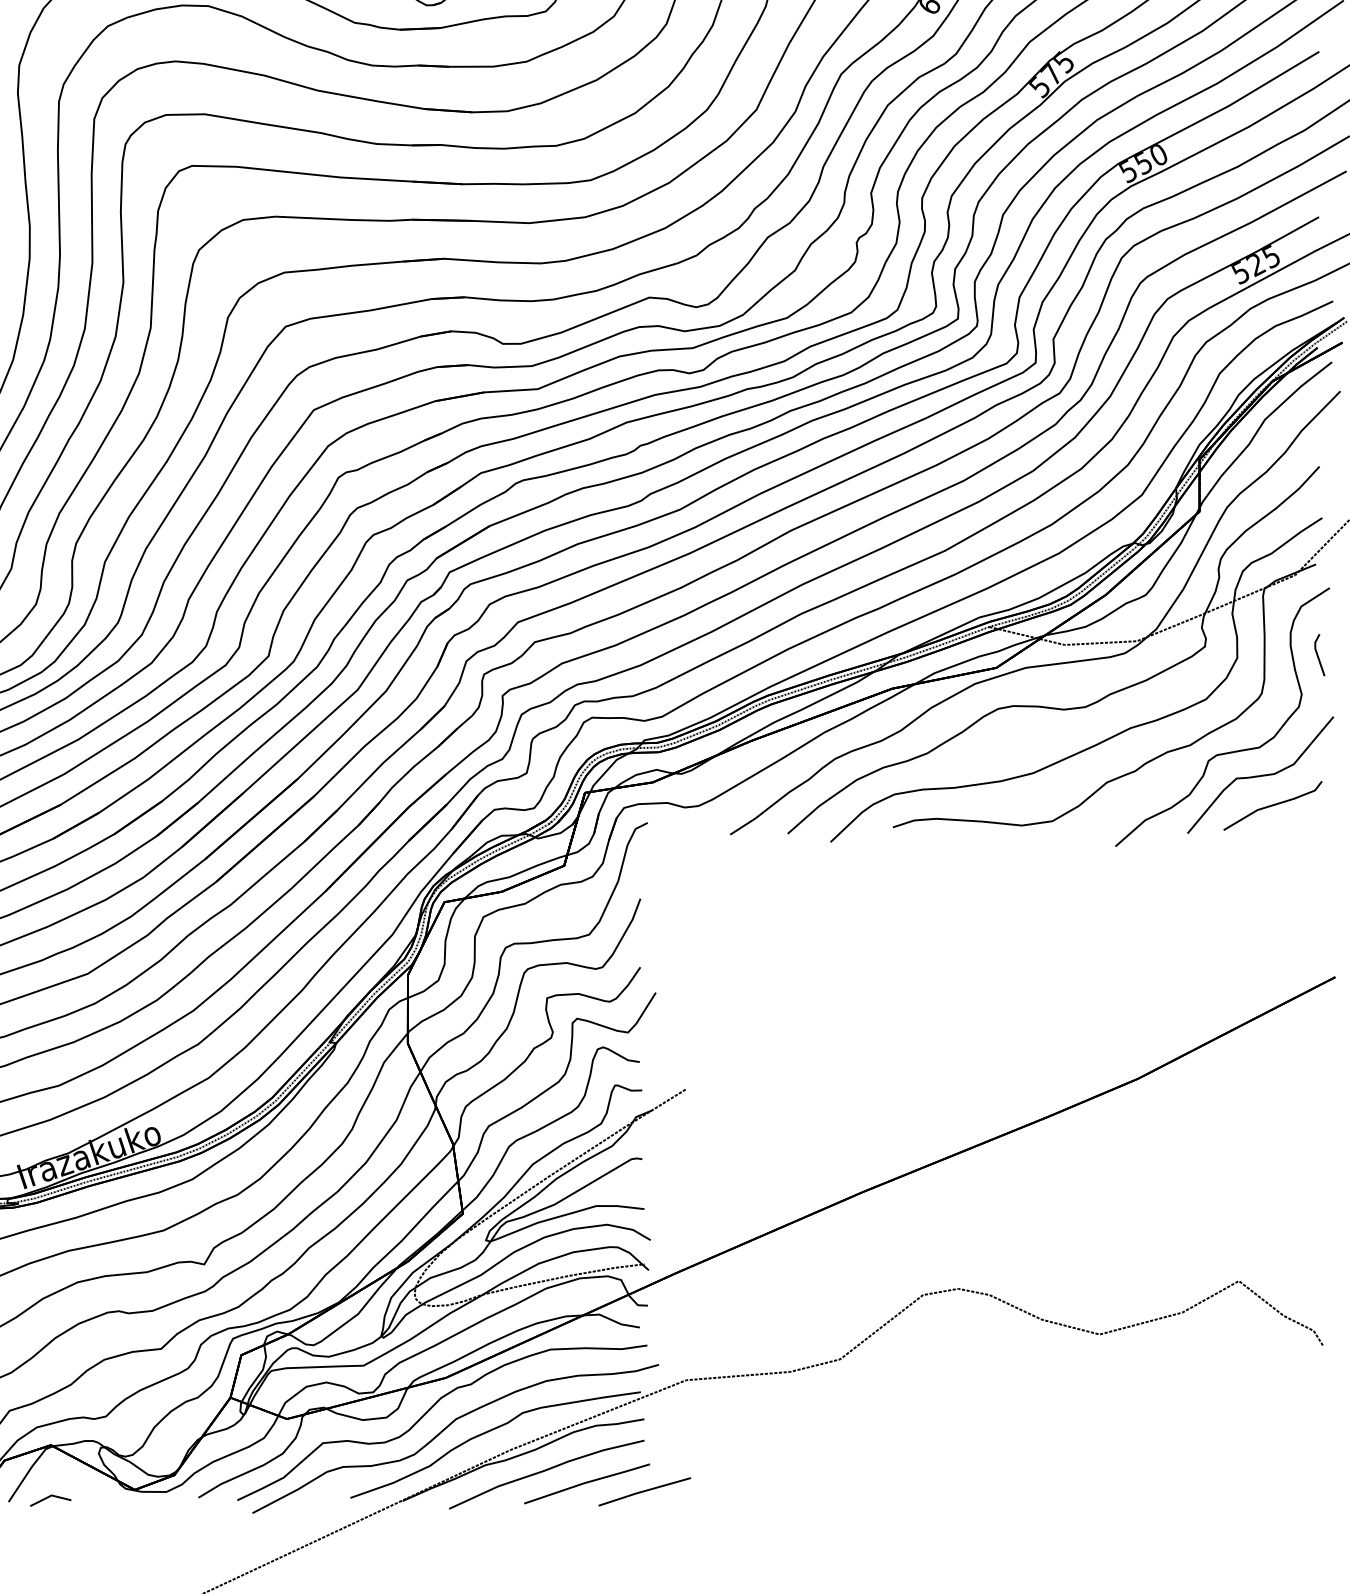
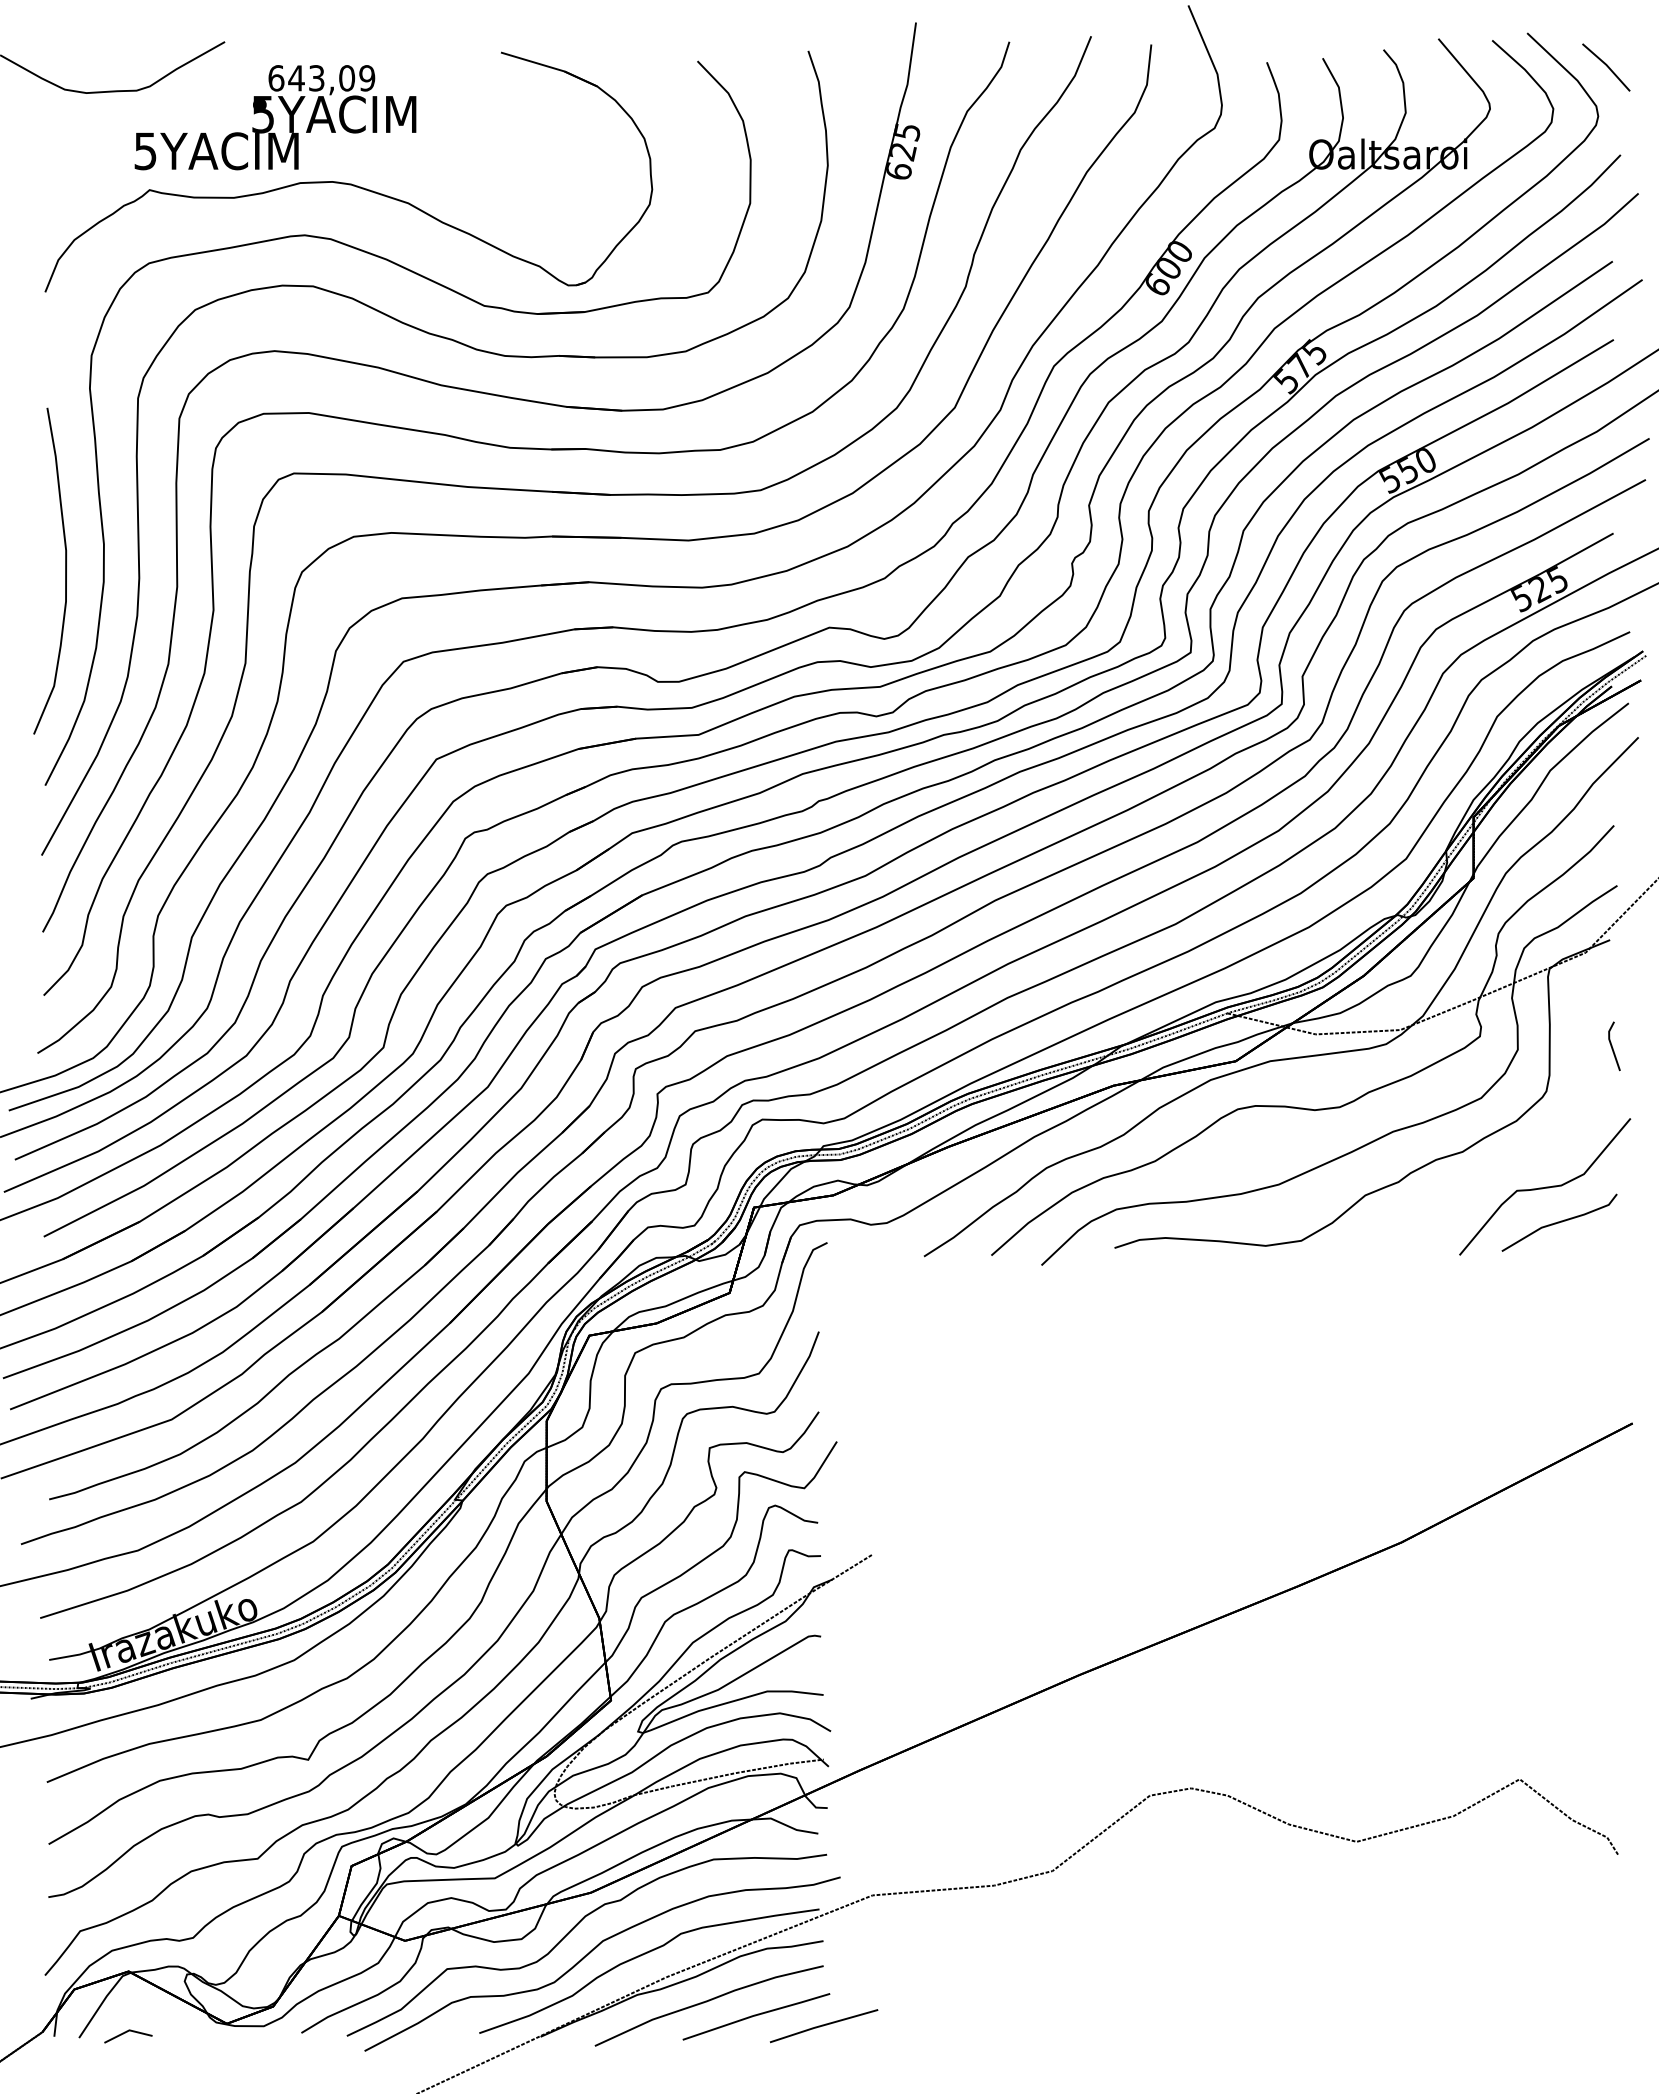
part: (1229, 751) -> (1508, 1159), removed

